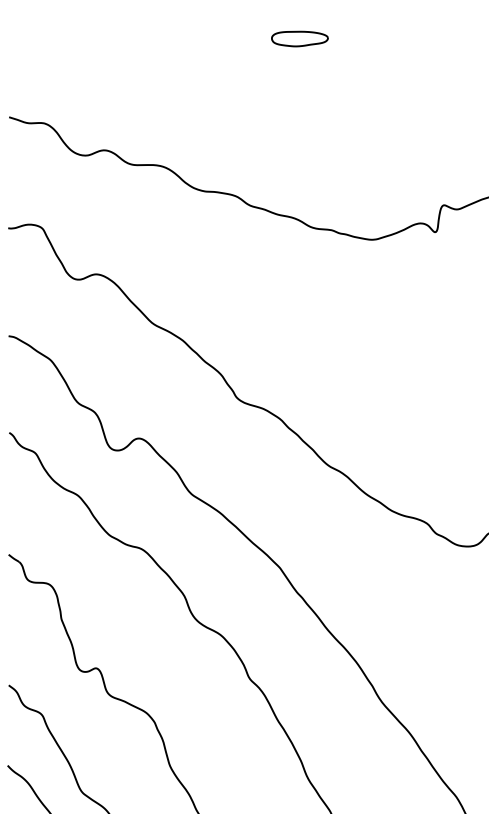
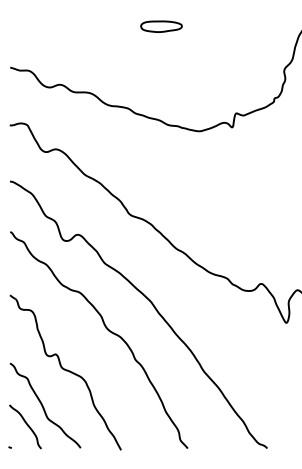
part: (299, 38) -> (161, 26), size x1.4

